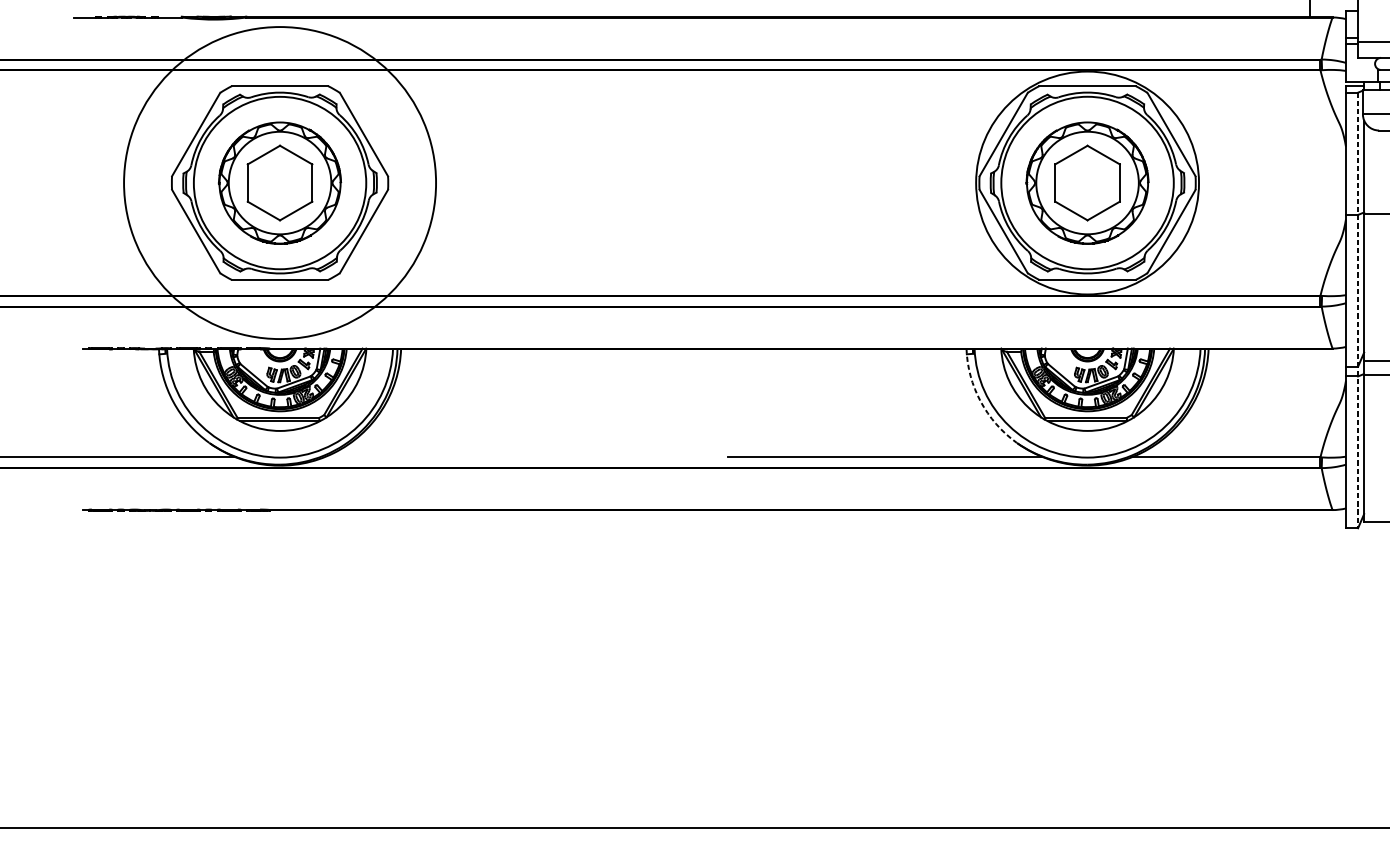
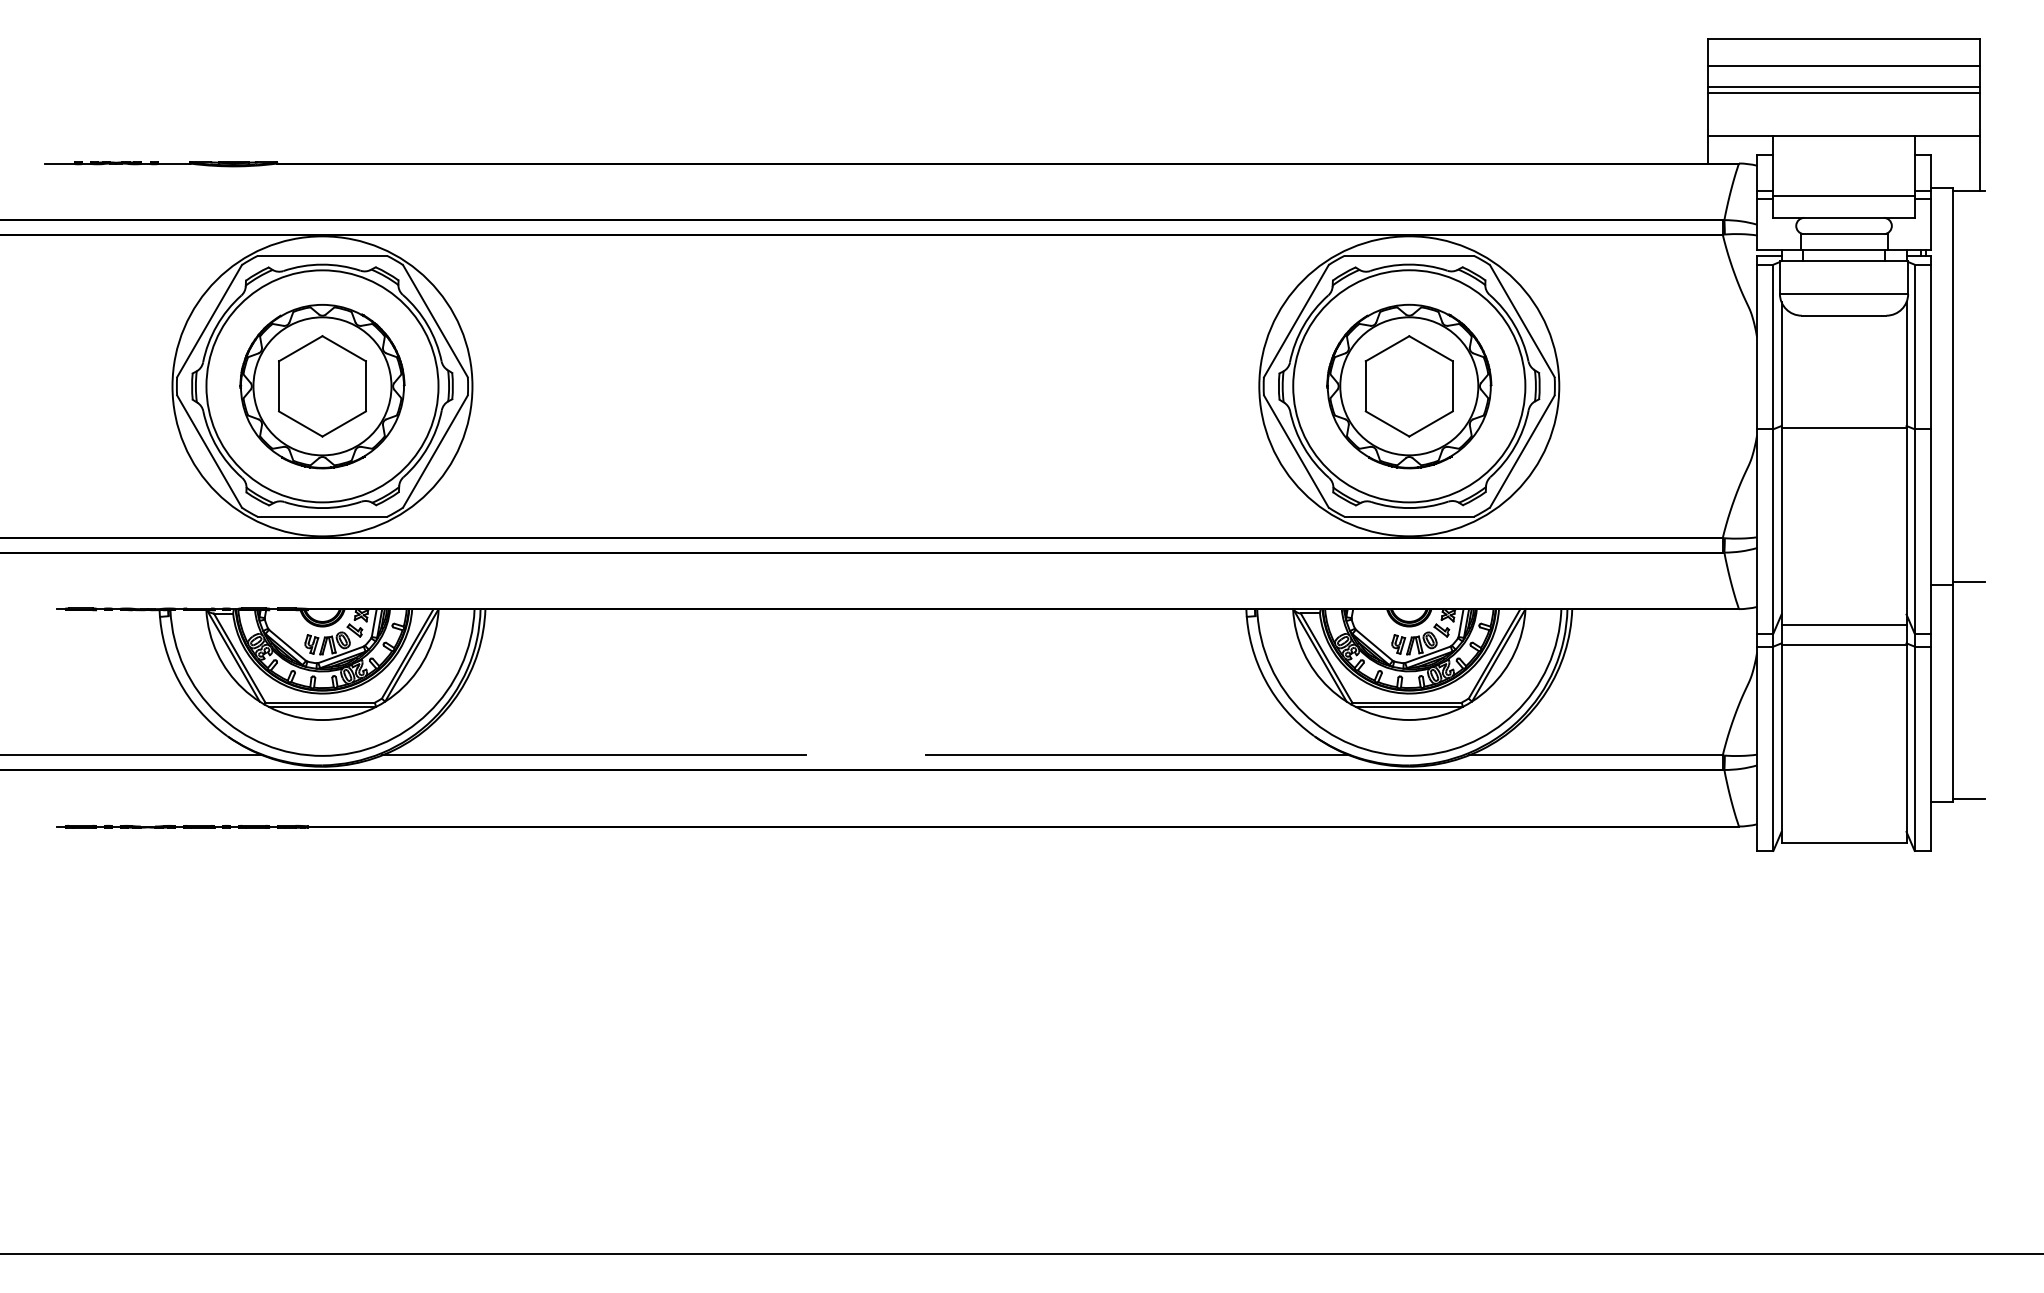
circle: (280, 183) -> (322, 386), size x0.71
line: (1358, 310) -> (1773, 558), dashed -> solid
arc: (980, 401) -> (1265, 680), dashed -> solid
line: (482, 457) -> (594, 755), added

